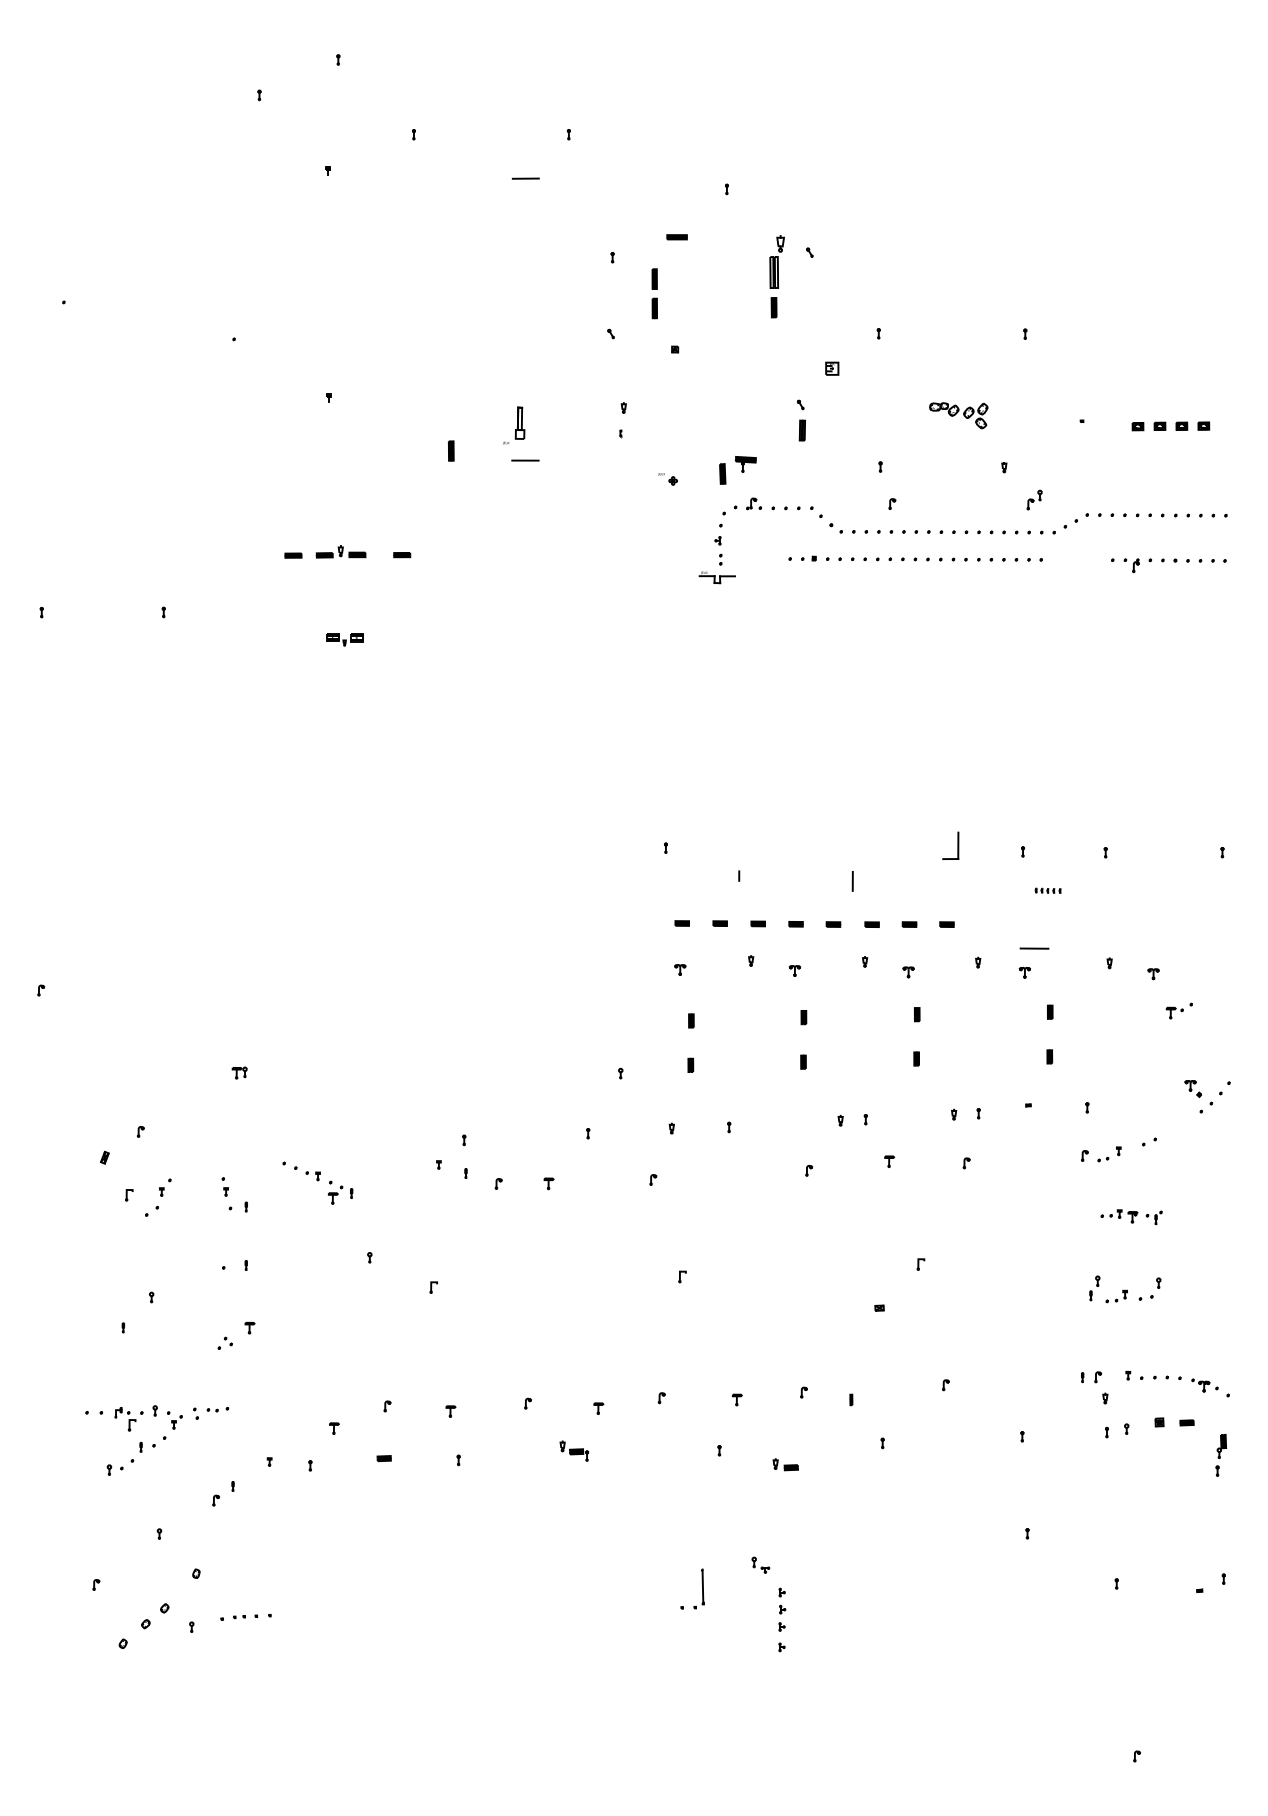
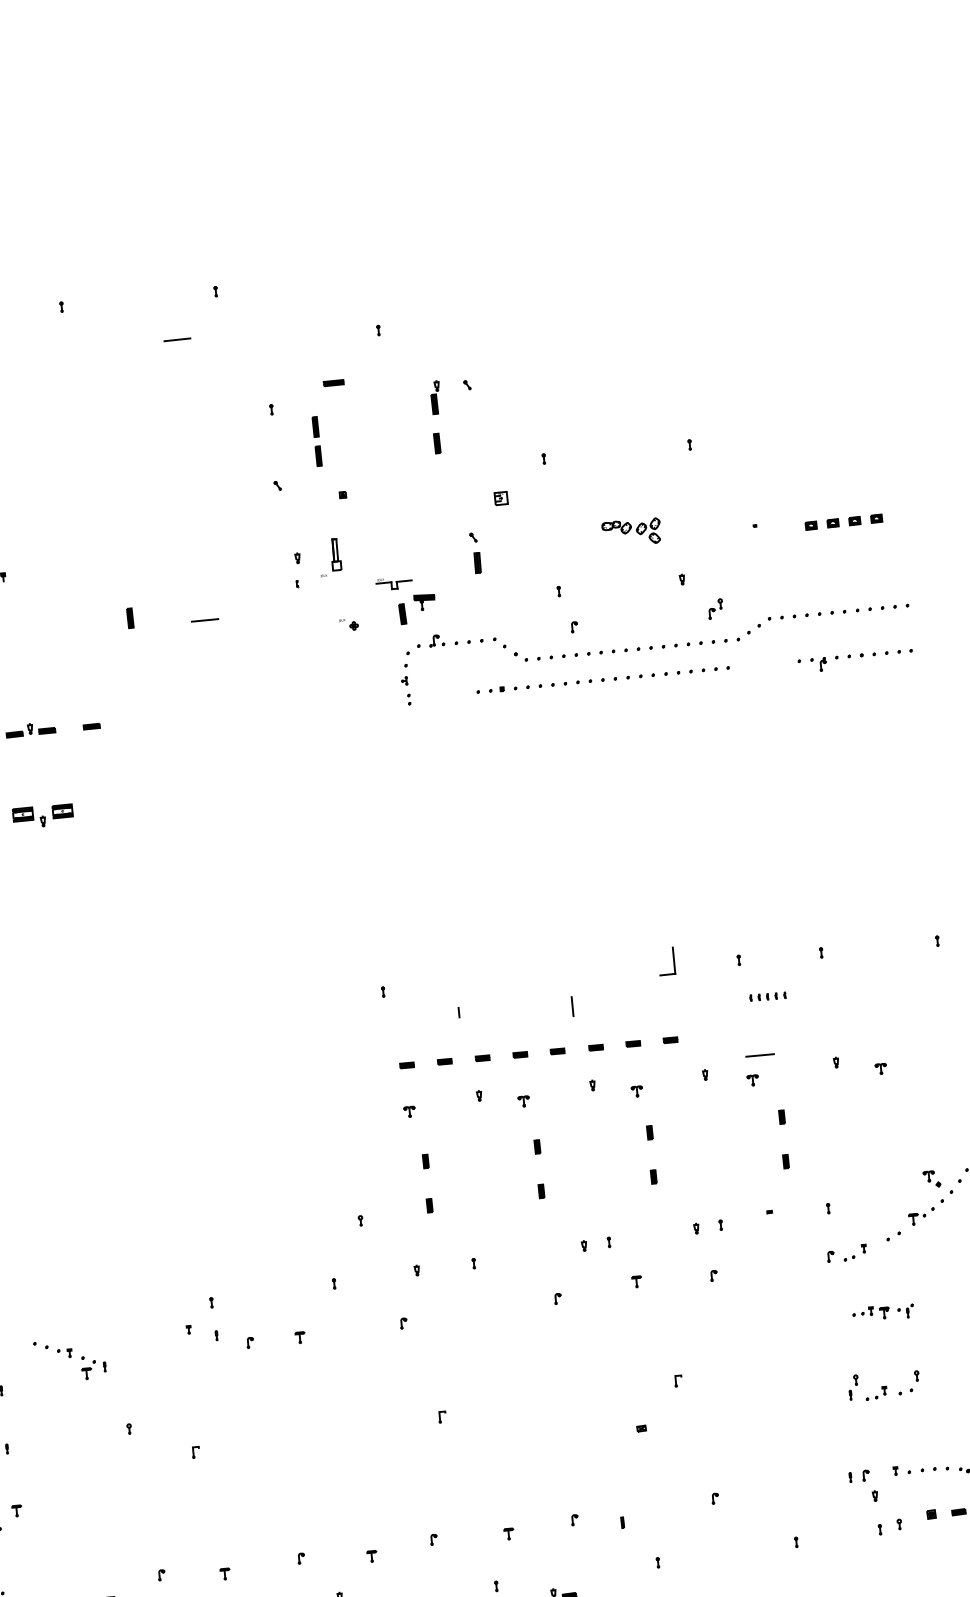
part: (777, 261) -> (436, 397), size x0.62
part: (514, 425) -> (330, 557), moved
part: (716, 577) -> (393, 583), moved
part: (344, 639) -> (42, 816), size x1.67
part: (1047, 890) -> (767, 996), size x1.43
part: (1178, 1010) -> (920, 1216), moved

